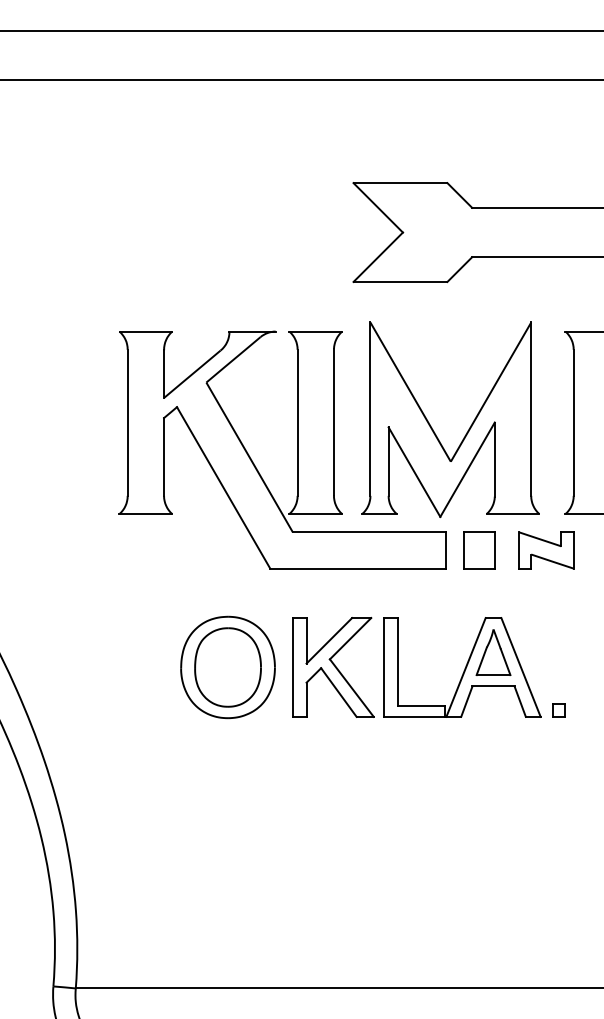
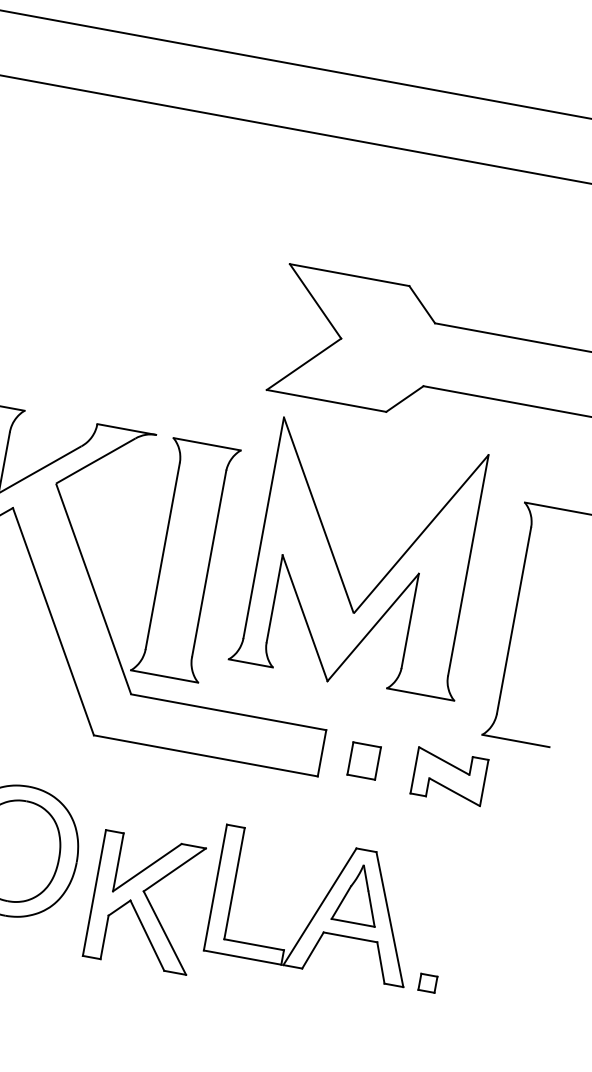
part: (432, 427) -> (338, 565), moved
part: (479, 550) -> (364, 761), size x0.7
part: (333, 667) -> (146, 902), moved

